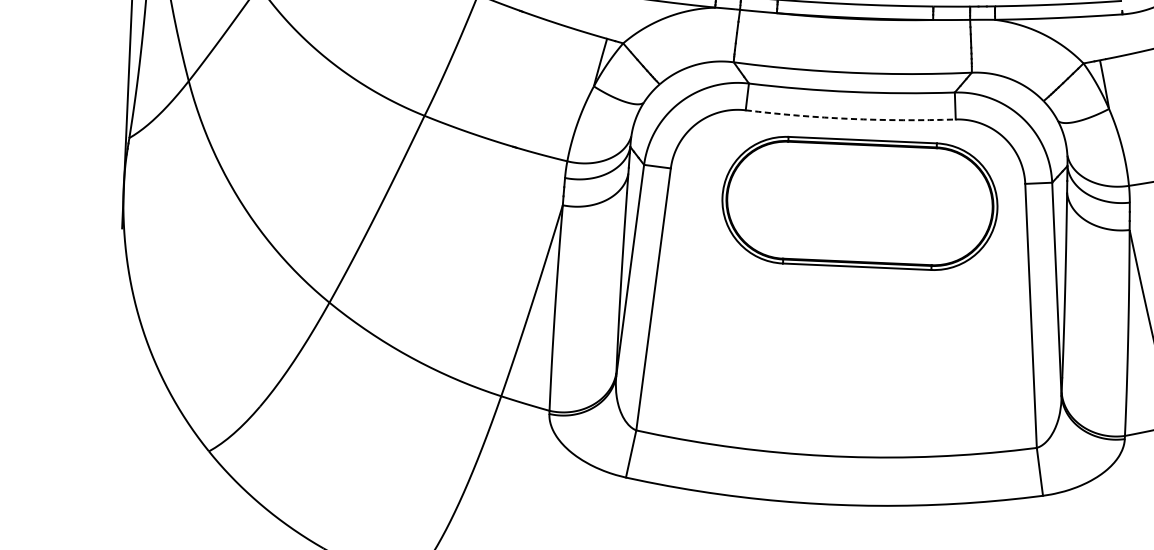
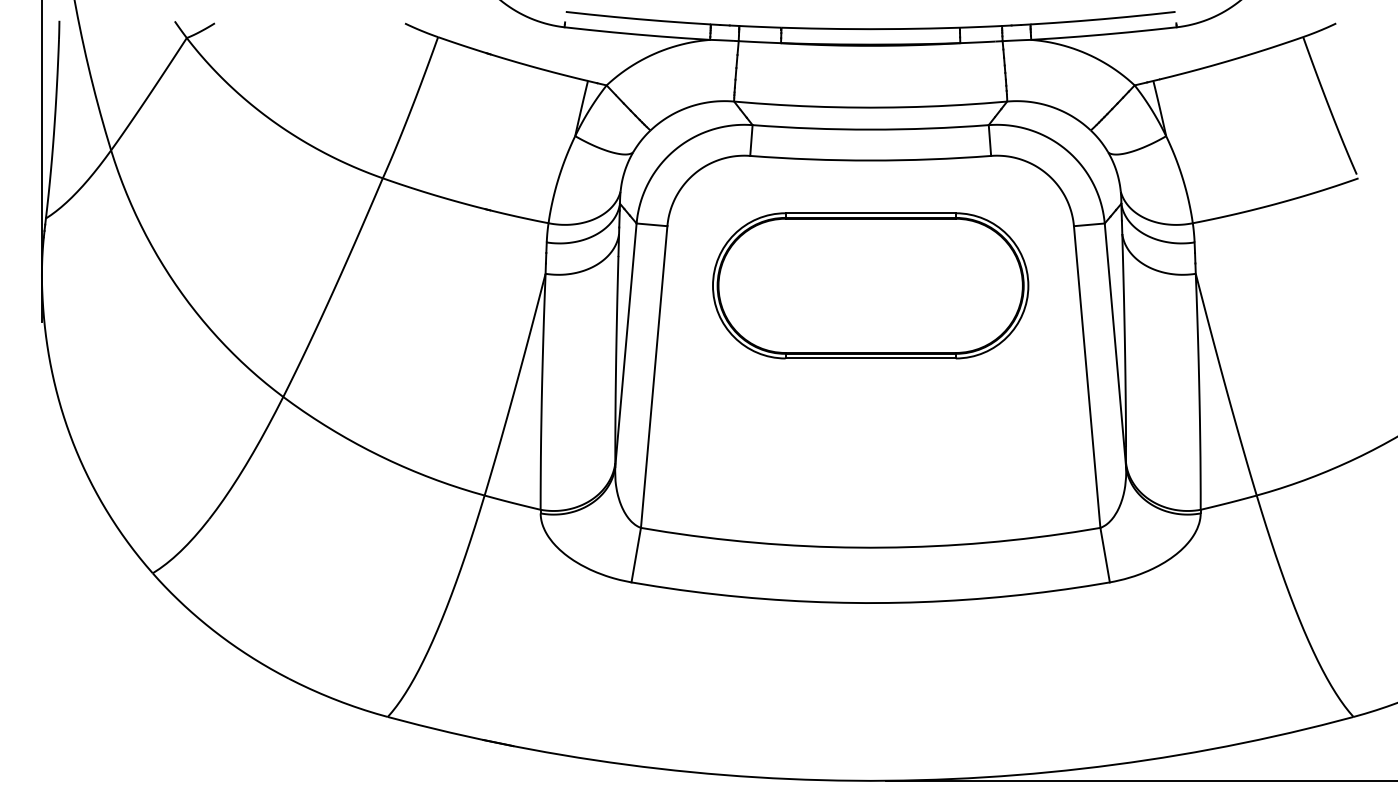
arc: (850, 118) -> (870, 160), dashed -> solid
part: (859, 203) -> (870, 285), moved

